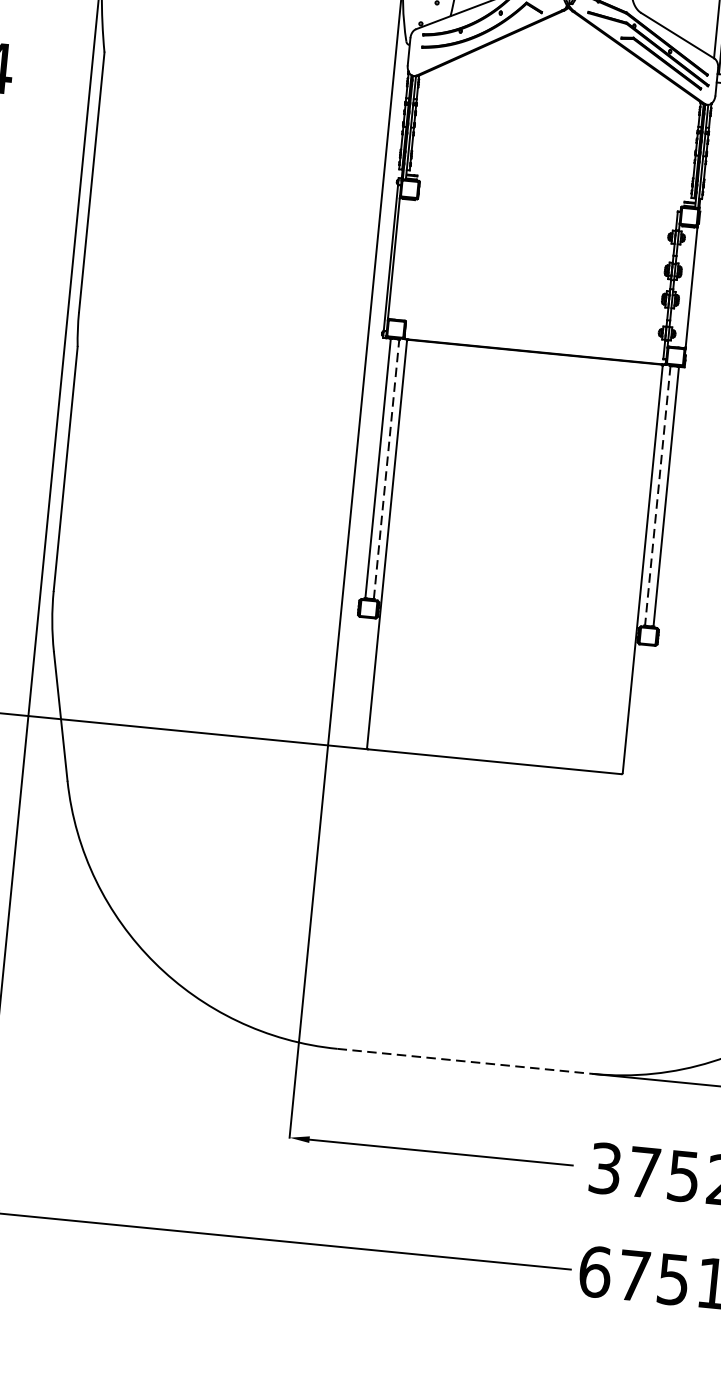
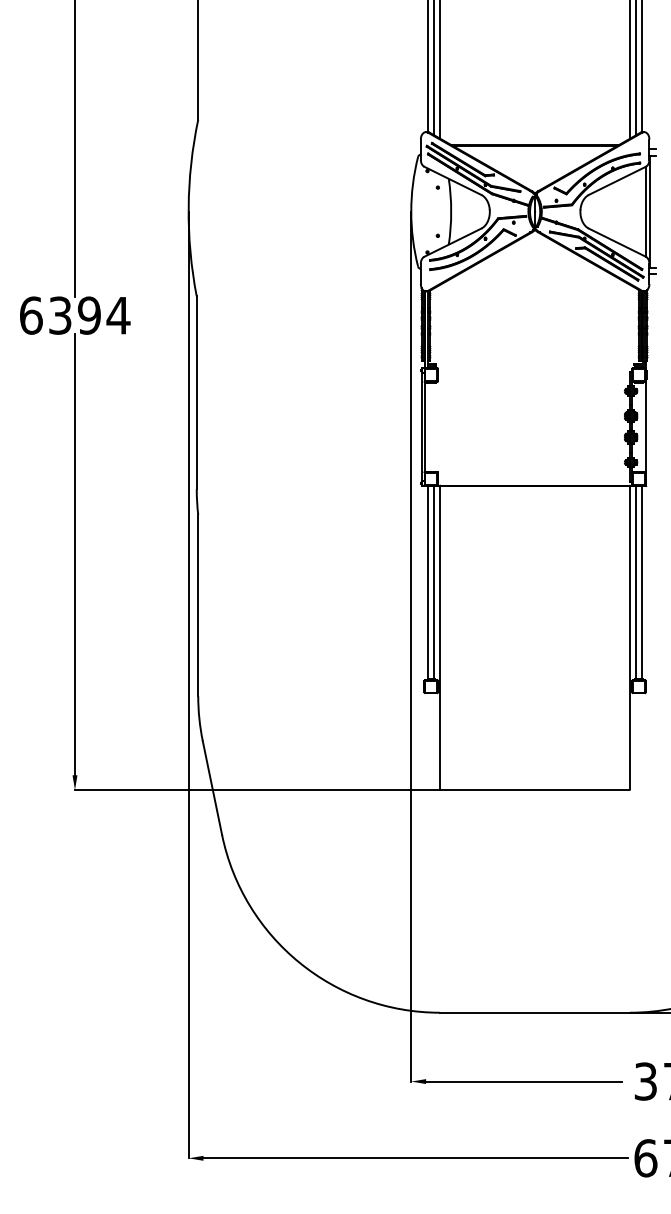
line: (386, 469) -> (434, 582), dashed -> solid
line: (657, 496) -> (635, 583), dashed -> solid
line: (465, 1061) -> (535, 1012), dashed -> solid

